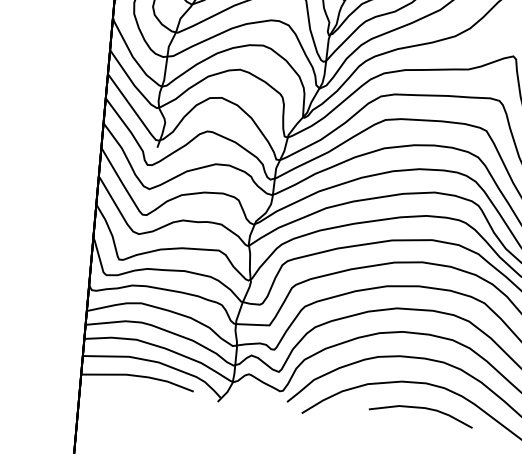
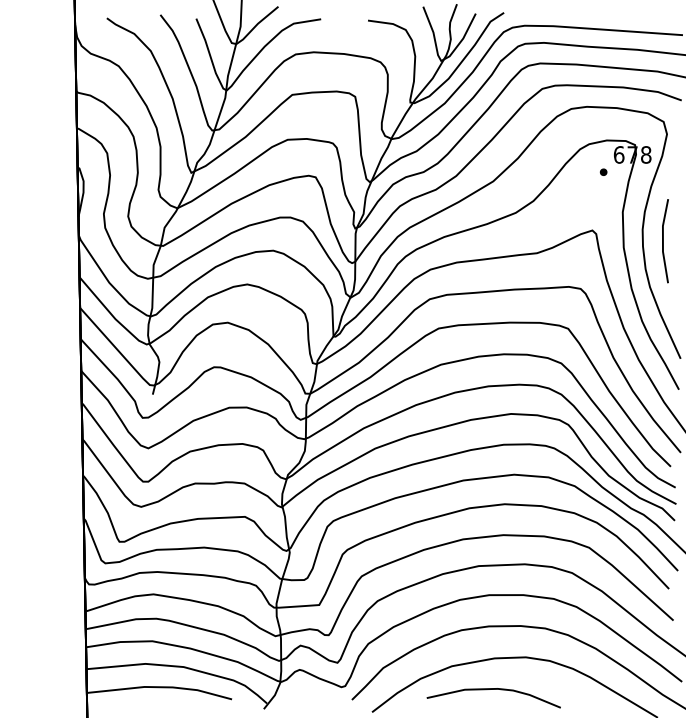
curve: (421, 408) -> (493, 689), moved

